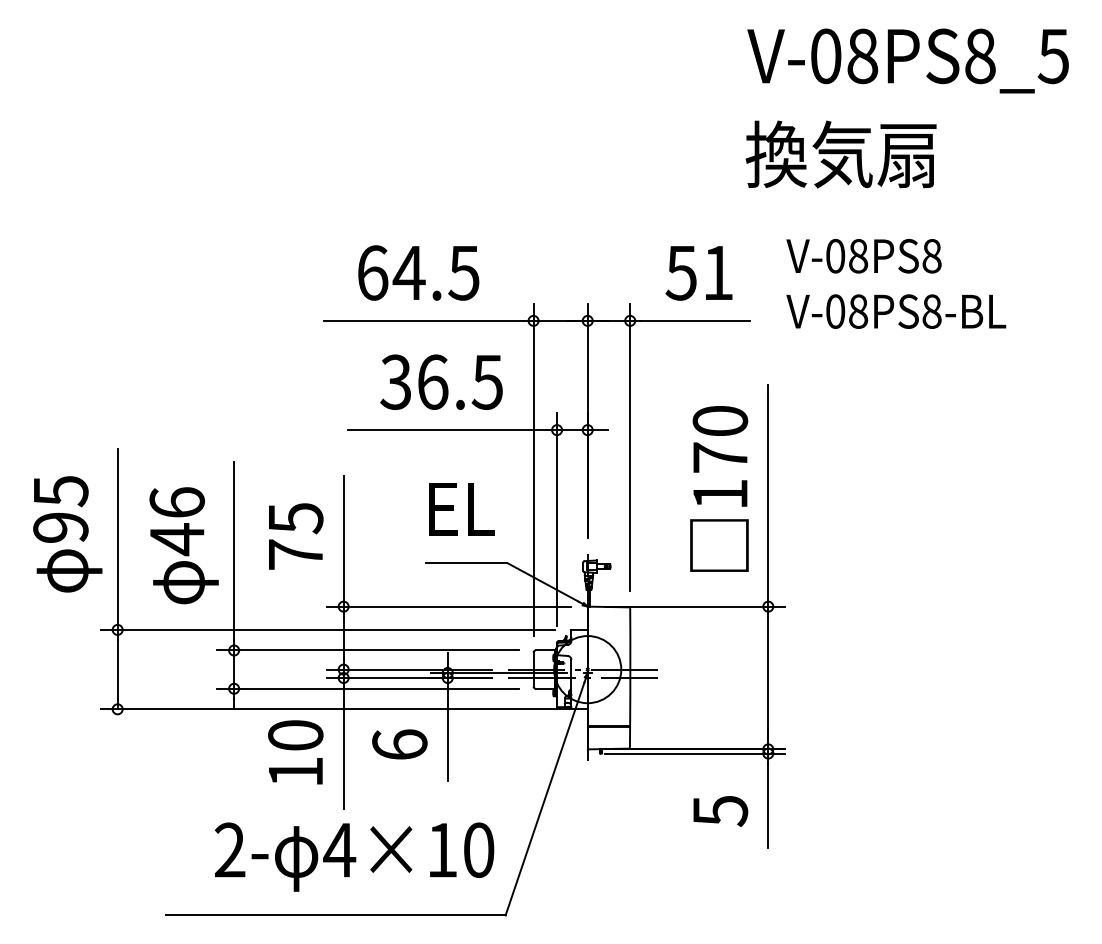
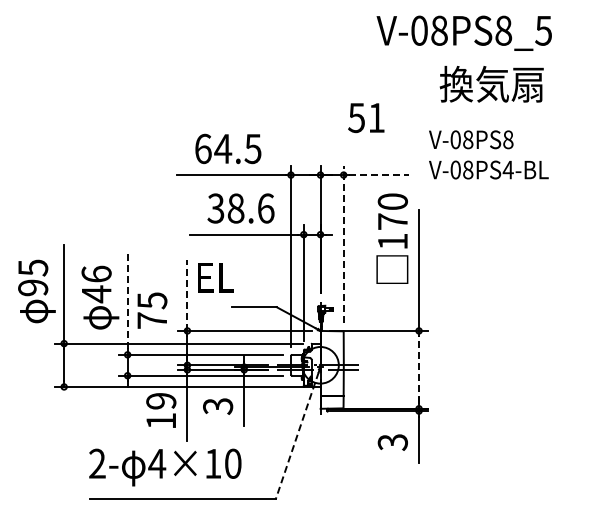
text: (906, 59) -> (463, 32), moved
text: (840, 154) -> (491, 84), moved
text: (699, 273) -> (366, 118), moved
text: (930, 310) -> (507, 169), V-08PS8-BL -> V-08PS4-BL
line: (695, 321) -> (379, 175), solid -> dashed
text: (459, 382) -> (250, 208), 36.5 -> 38.6
line: (629, 446) -> (343, 243), solid -> dashed
text: (719, 488) -> (392, 238), moved
text: (461, 508) -> (215, 277), moved
text: (296, 536) -> (152, 310), moved
line: (343, 541) -> (187, 295), solid -> dashed
line: (233, 550) -> (127, 300), solid -> dashed
line: (769, 677) -> (419, 369), solid -> dashed
text: (296, 736) -> (161, 401), 10 -> 19
text: (400, 743) -> (218, 405), 6 -> 3
line: (545, 800) -> (297, 436), solid -> dashed
text: (719, 809) -> (392, 441), 5 -> 3
text: (354, 857) -> (165, 467), moved

